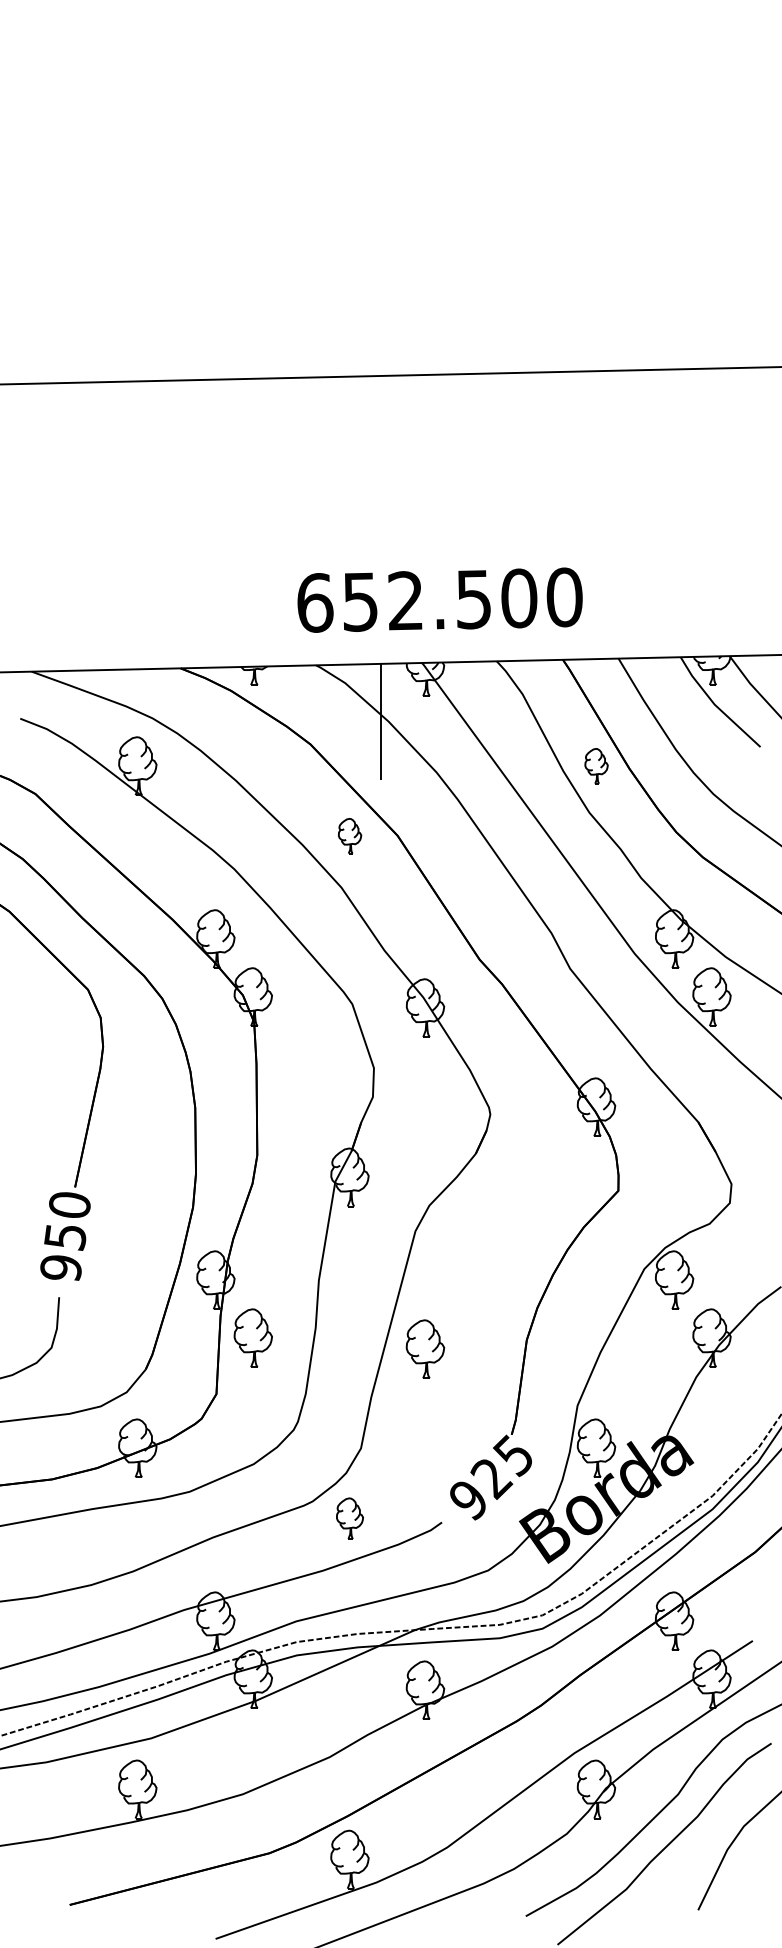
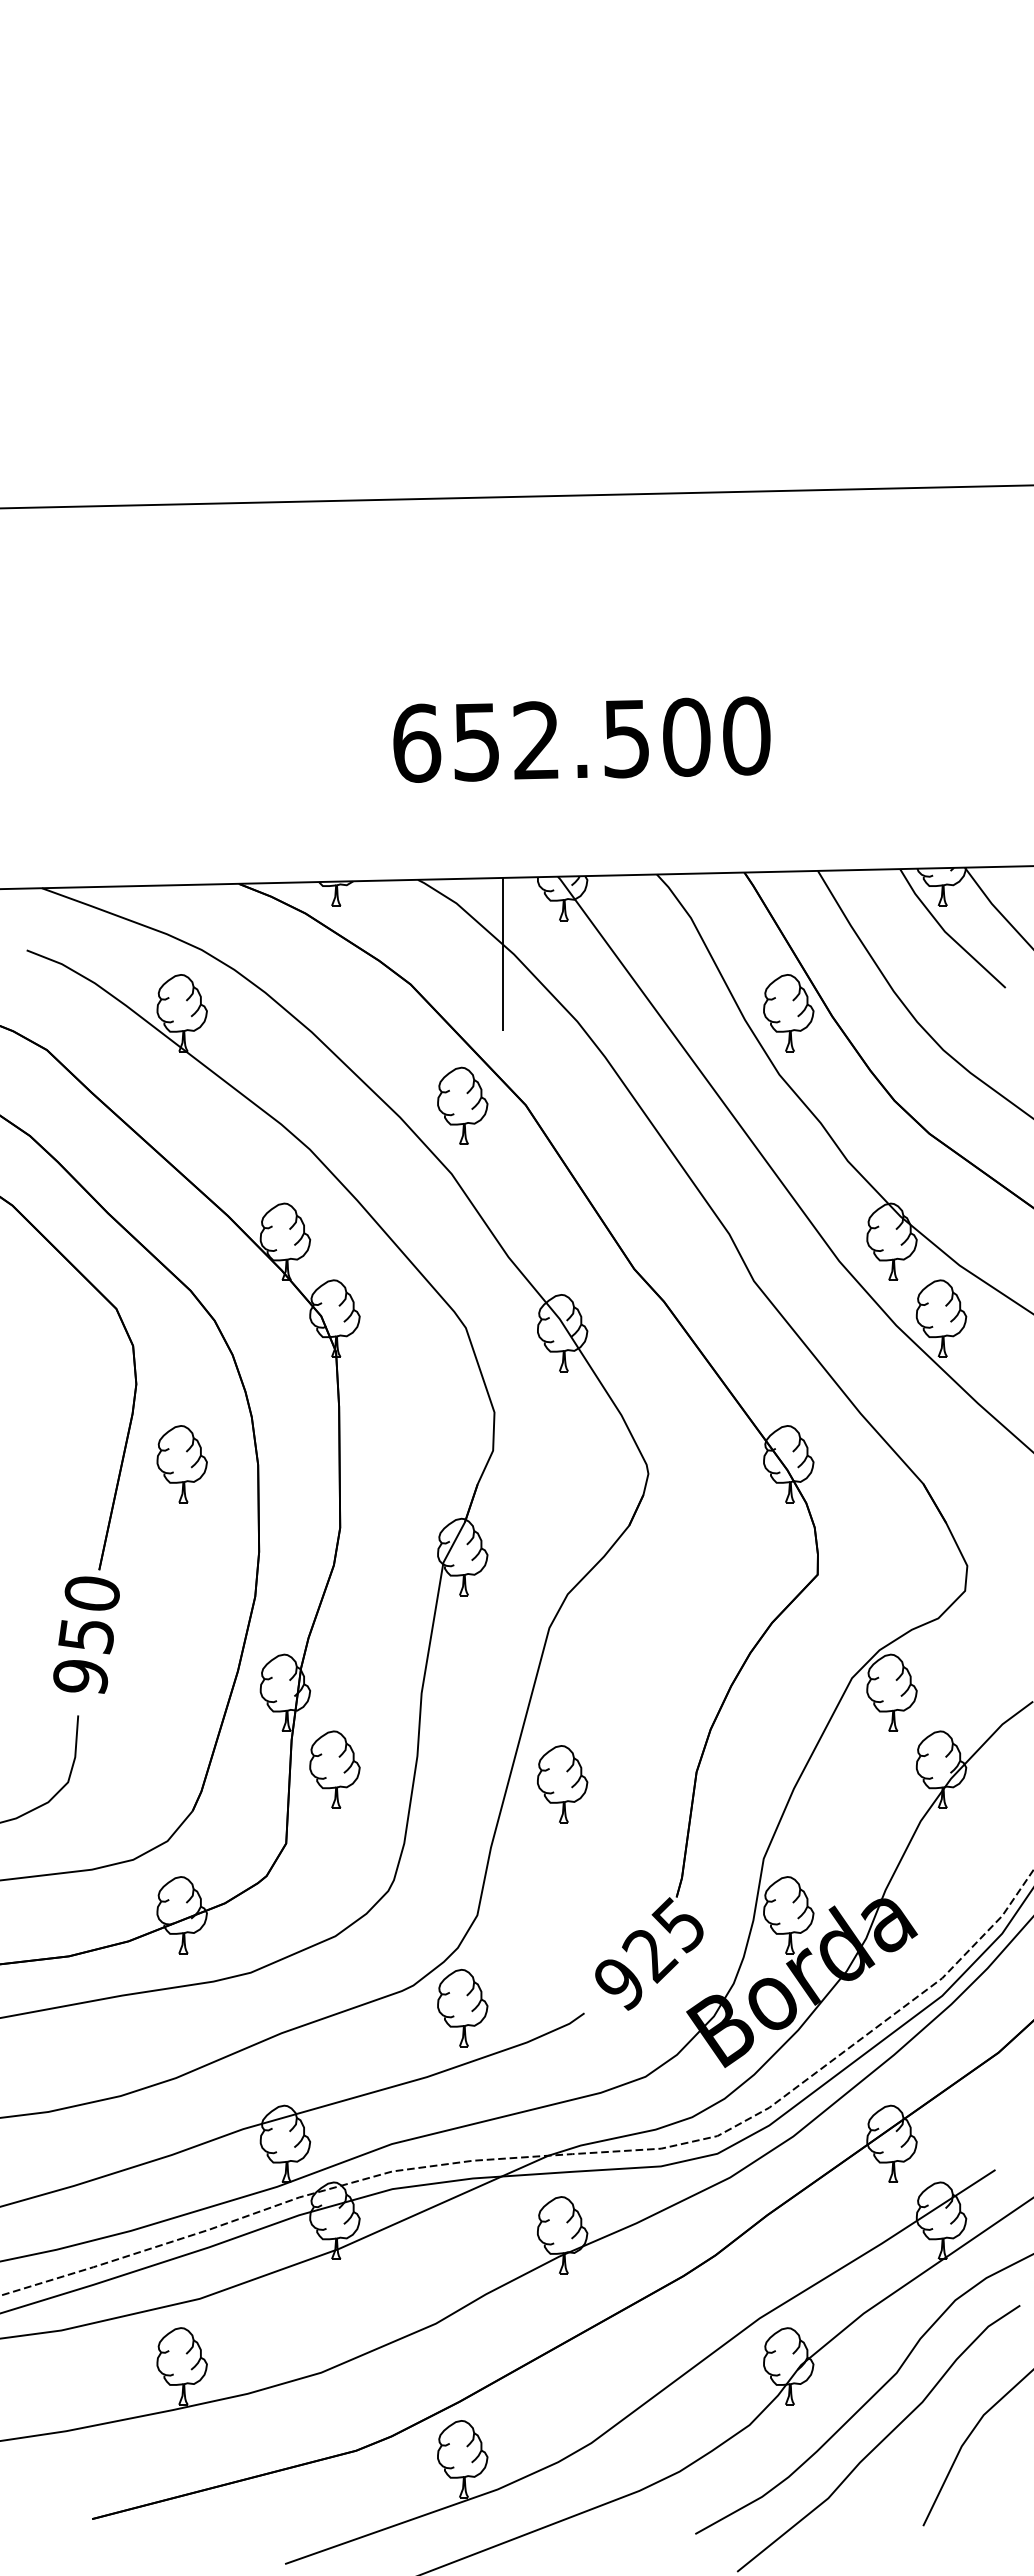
text: (439, 600) -> (581, 739), moved
part: (596, 766) -> (788, 1013), size x1.67
part: (349, 835) -> (462, 1105), size x1.67
part: (137, 1107) -> (181, 1464), added
part: (349, 1518) -> (462, 2008), size x1.43

